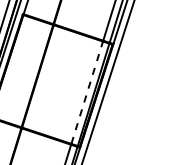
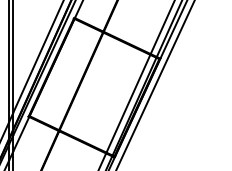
line: (87, 92) -> (128, 103), dashed -> solid

